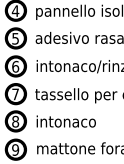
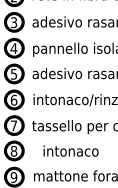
text: (65, 120) -> (70, 150), moved

